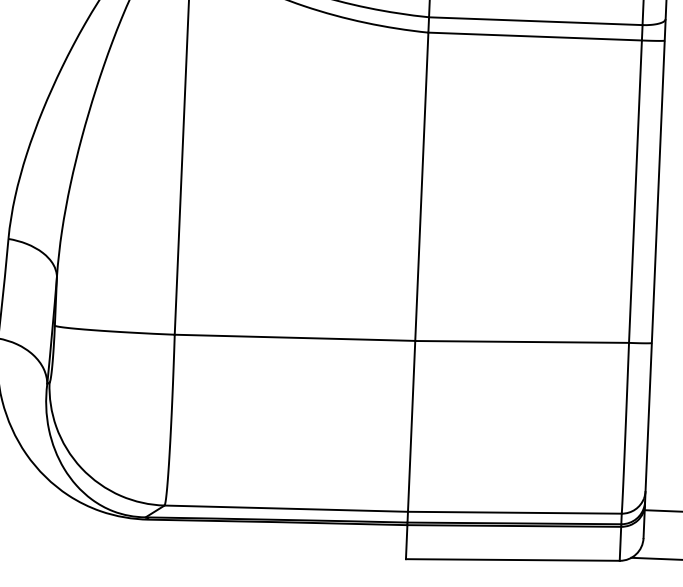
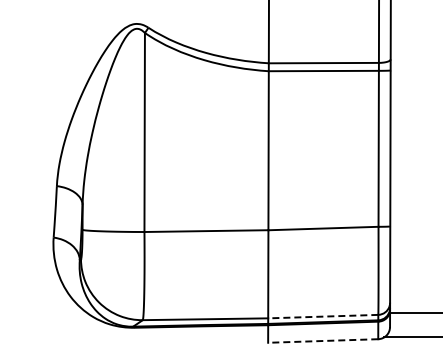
line: (513, 512) -> (322, 316), solid -> dashed
line: (511, 560) -> (322, 341), solid -> dashed

